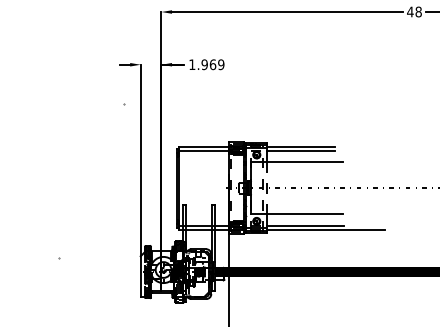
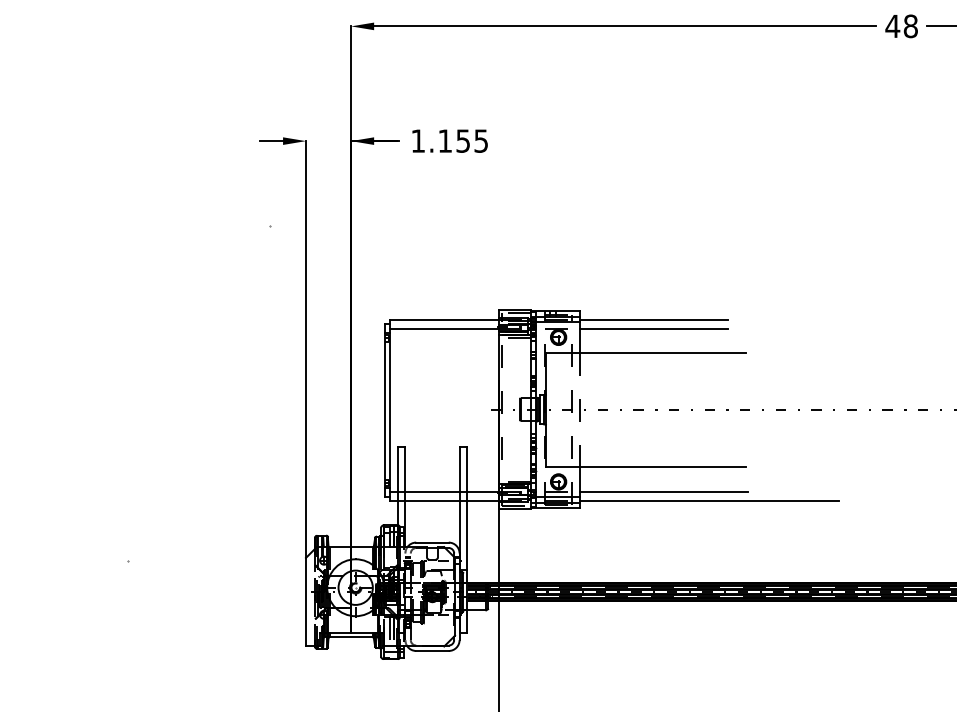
text: (212, 64) -> (462, 140), 1.969 -> 1.155

